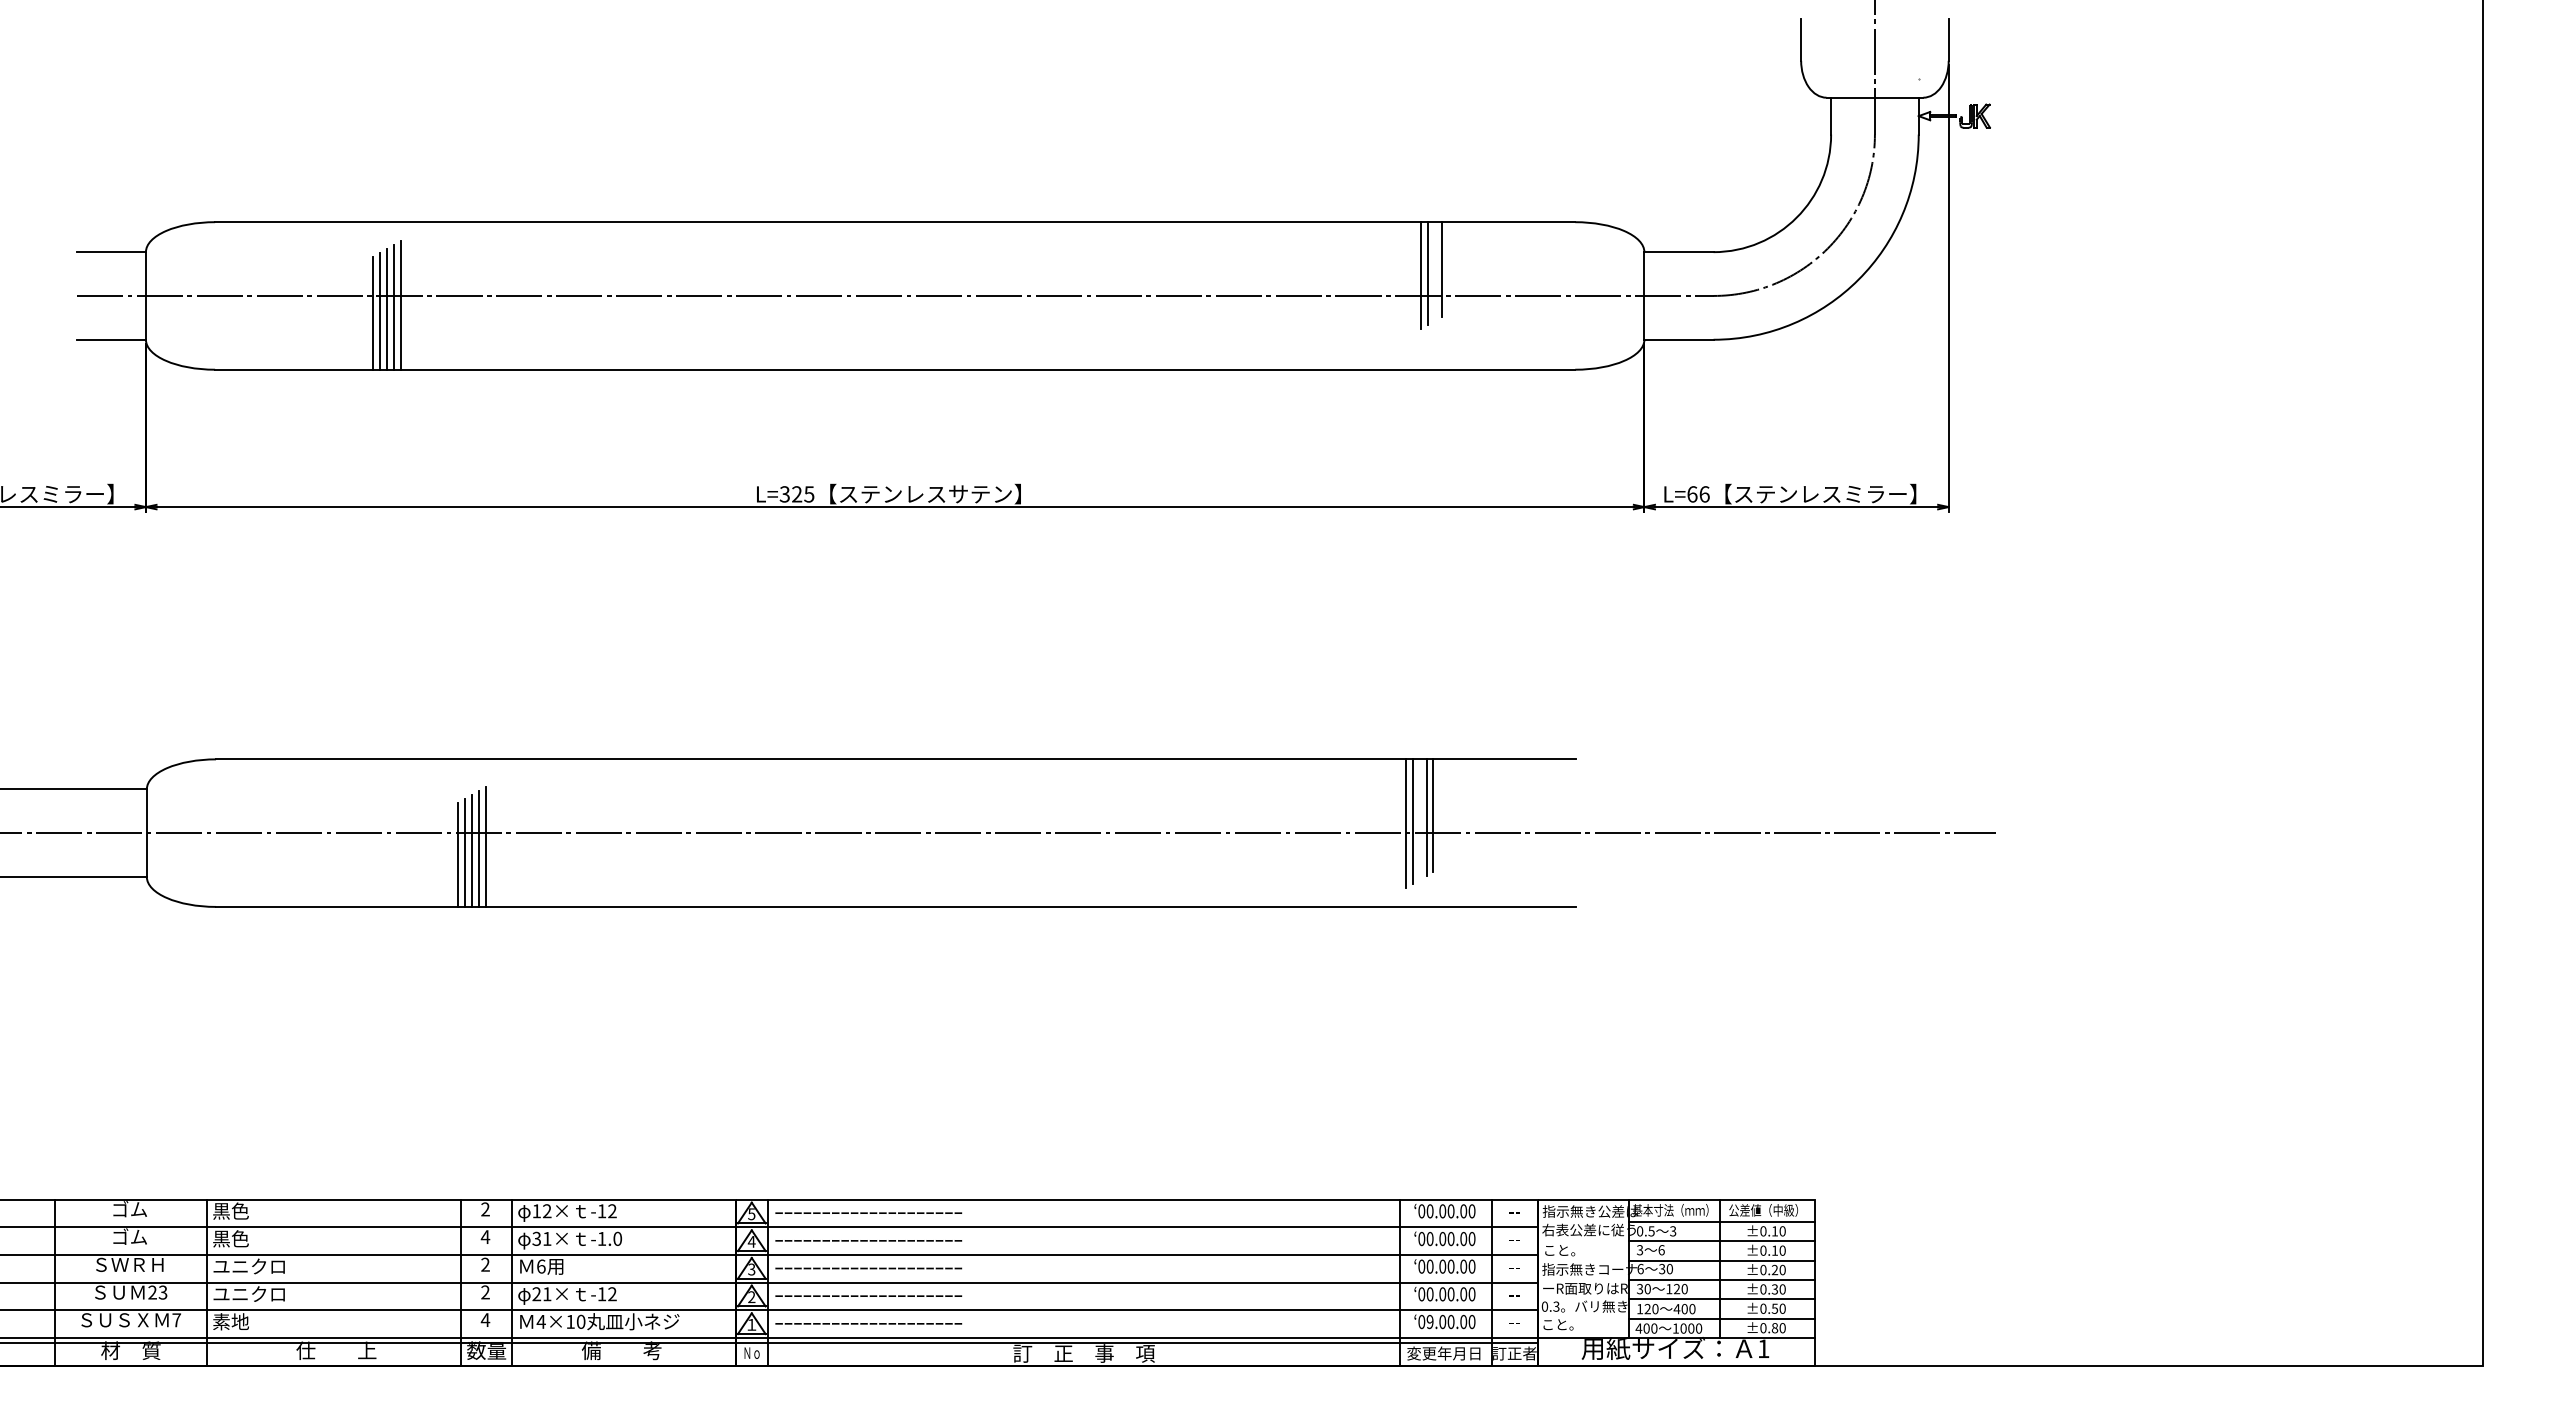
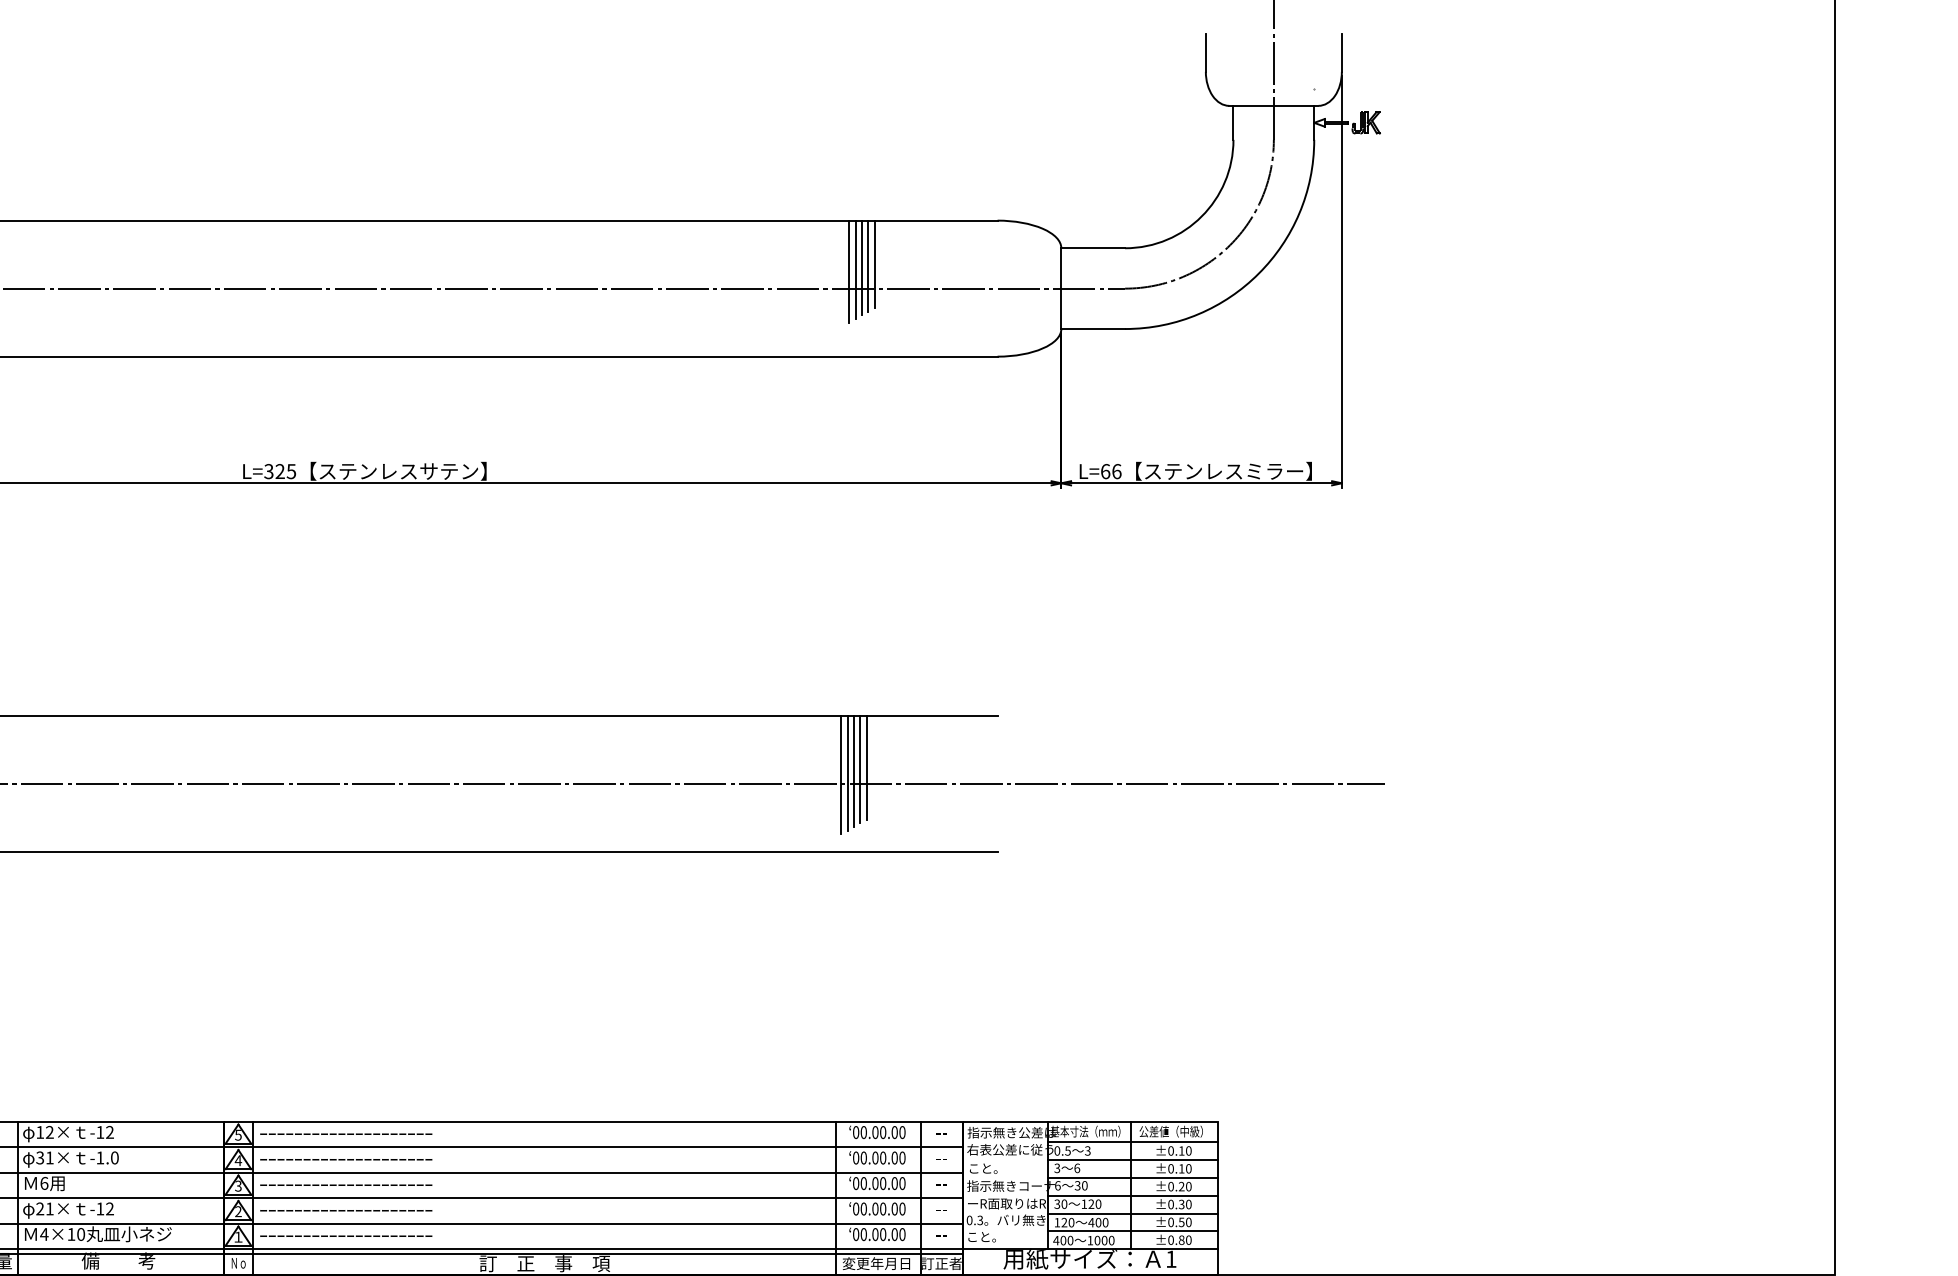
line: (1435, 271) -> (868, 266), added
line: (1414, 277) -> (849, 271), added
line: (1419, 819) -> (853, 771), added
text: (1429, 1321) -> (863, 1234), 09.00.00 -> 00.00.00

